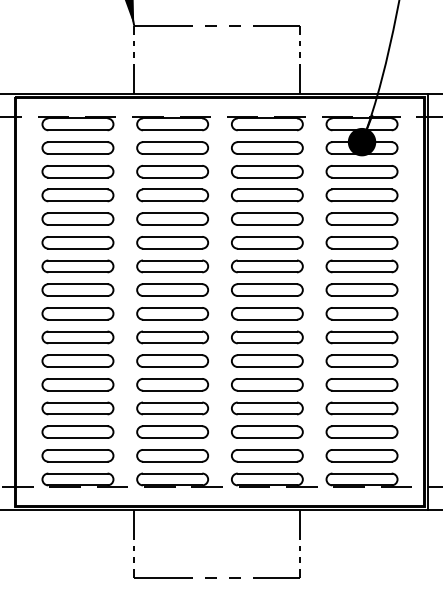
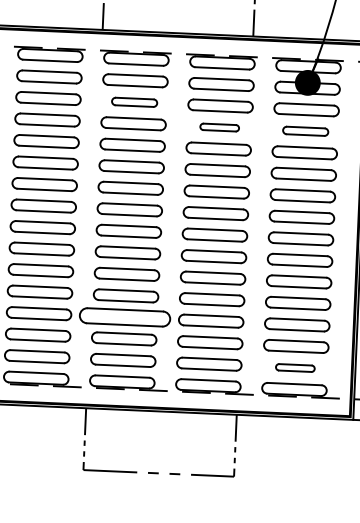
part: (172, 171) -> (134, 102), size x0.7
part: (267, 195) -> (219, 127), size x0.6
part: (361, 195) -> (305, 131), size x0.7
part: (172, 408) -> (124, 317), size x1.4
part: (361, 455) -> (294, 367), size x0.6

